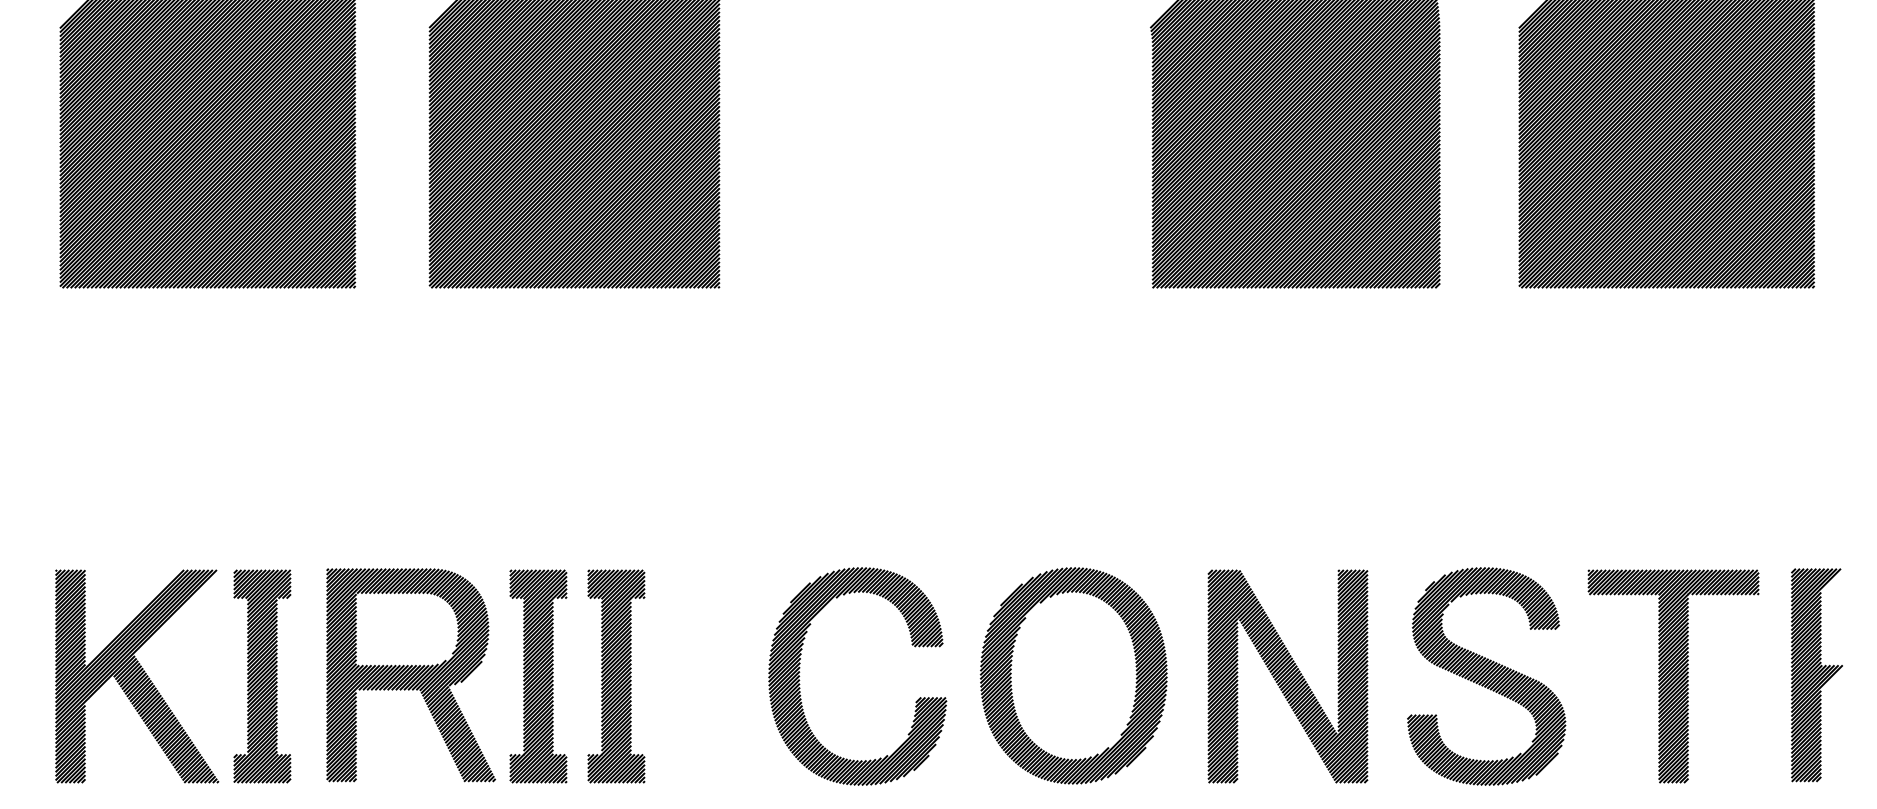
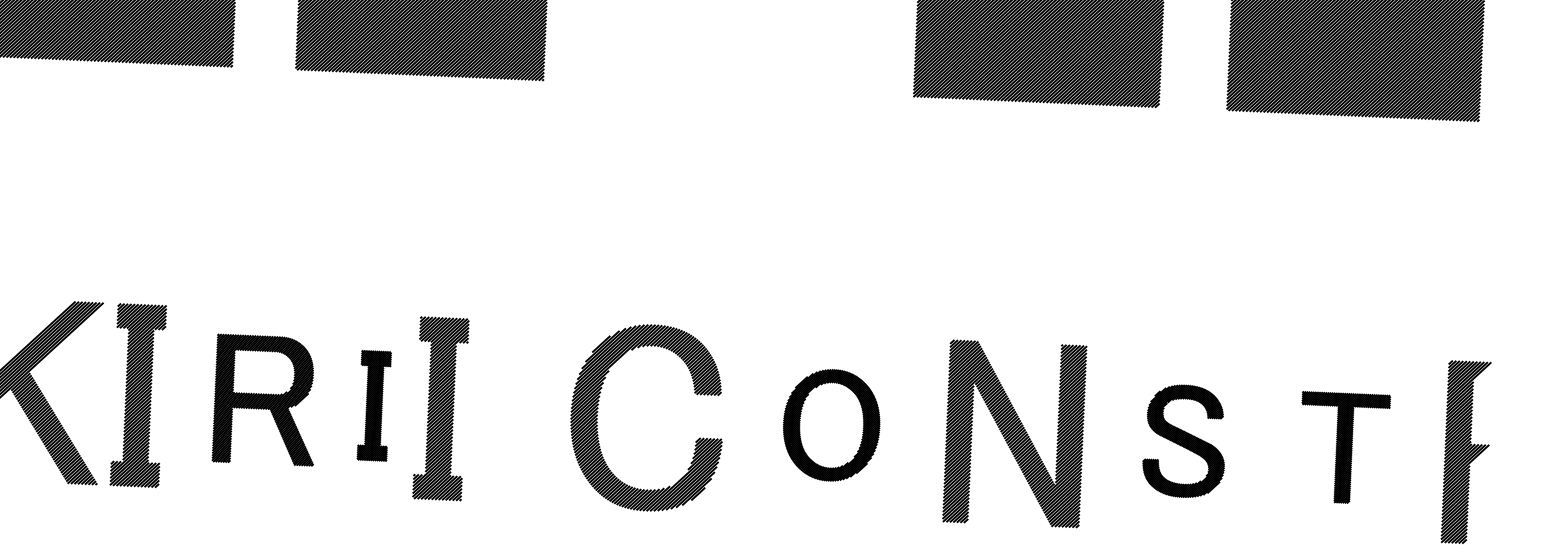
part: (410, 675) -> (264, 400), size x0.7
part: (1073, 675) -> (831, 425), size x0.6
part: (538, 676) -> (374, 405), size x0.6
part: (1486, 676) -> (1184, 441), size x0.6
part: (1673, 676) -> (1344, 448), size x0.6

